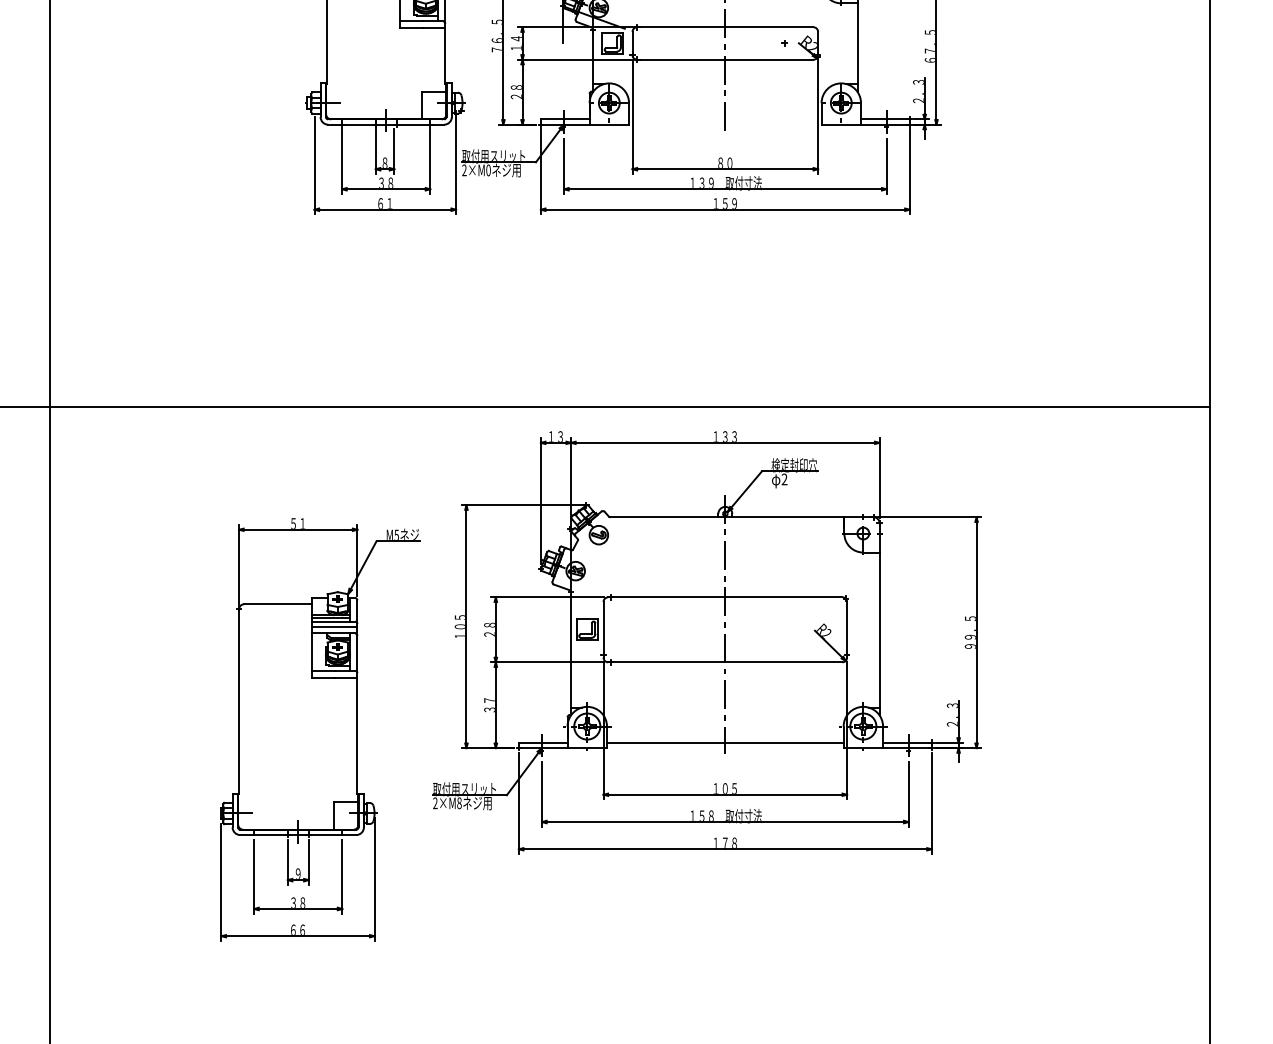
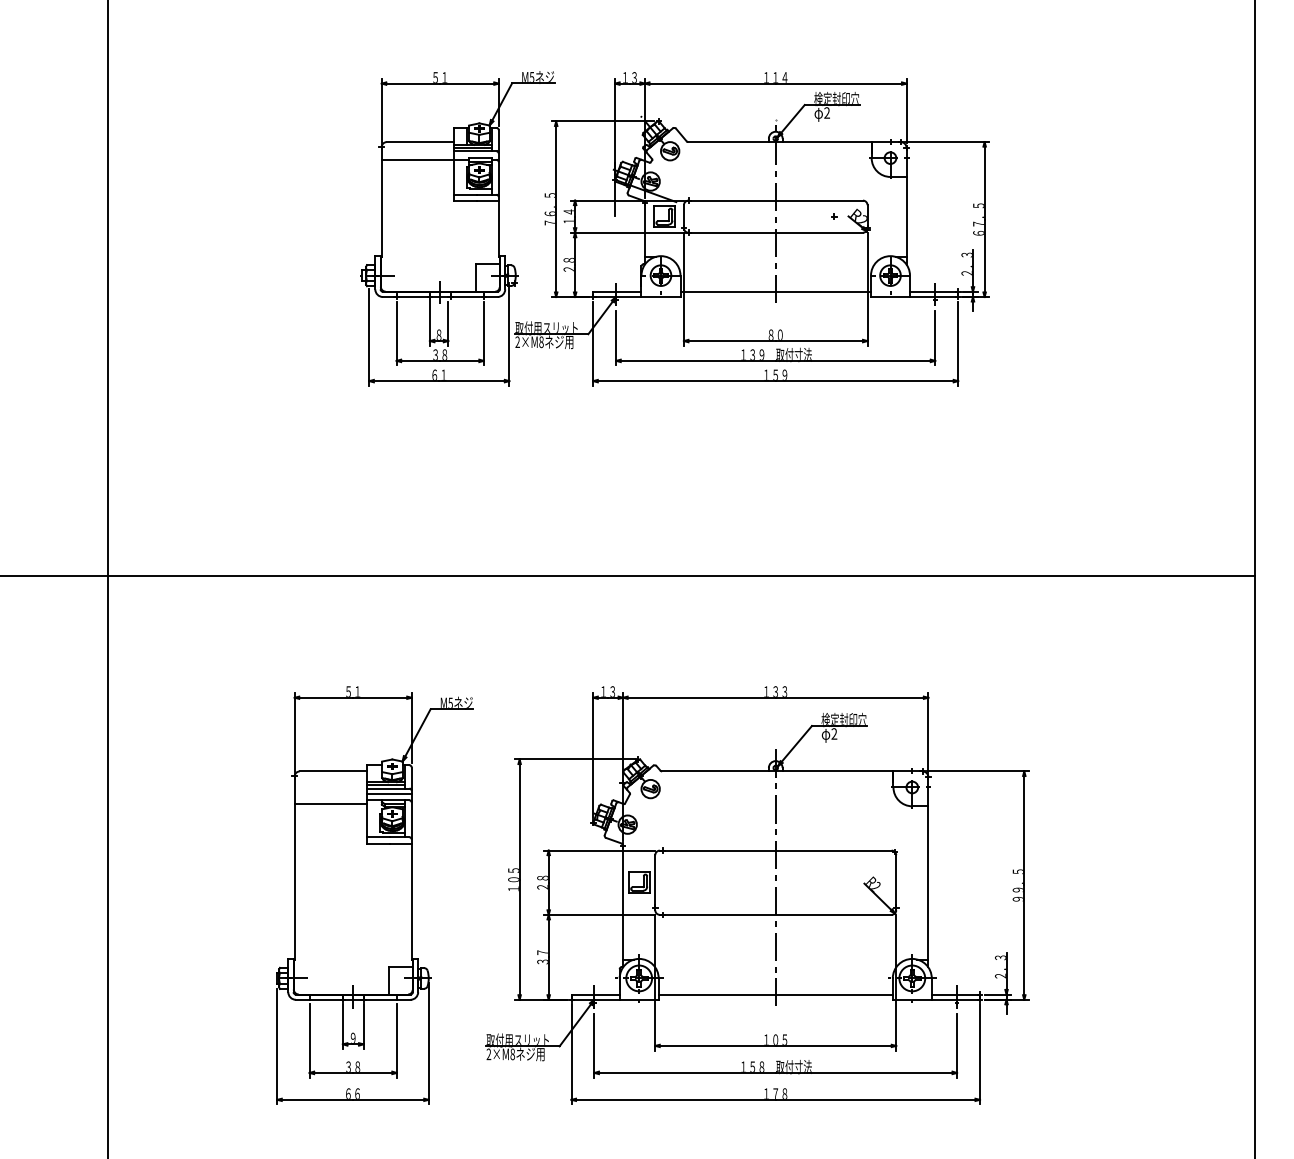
line: (725, 119) -> (775, 291), added
text: (488, 170) -> (541, 342), 2×M0 -> 2×M8
line: (275, 637) -> (330, 804), added
part: (706, 642) -> (757, 895), moved

